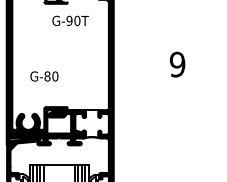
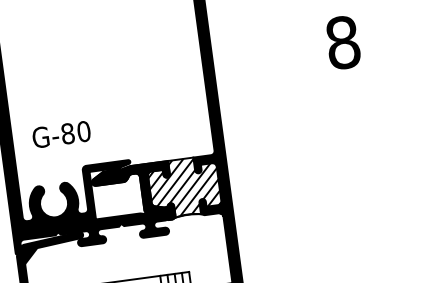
text: (177, 64) -> (342, 42), 9 -> 8
text: (44, 76) -> (61, 134), moved
hatch: (91, 123) -> (183, 186), added

